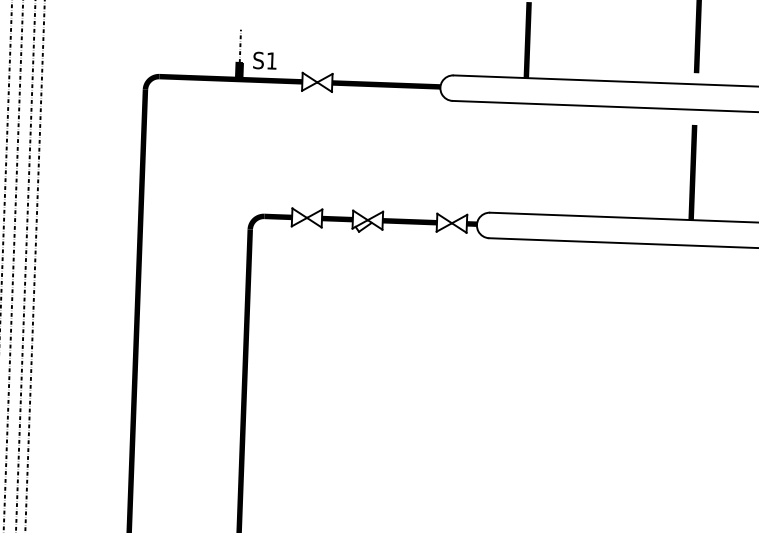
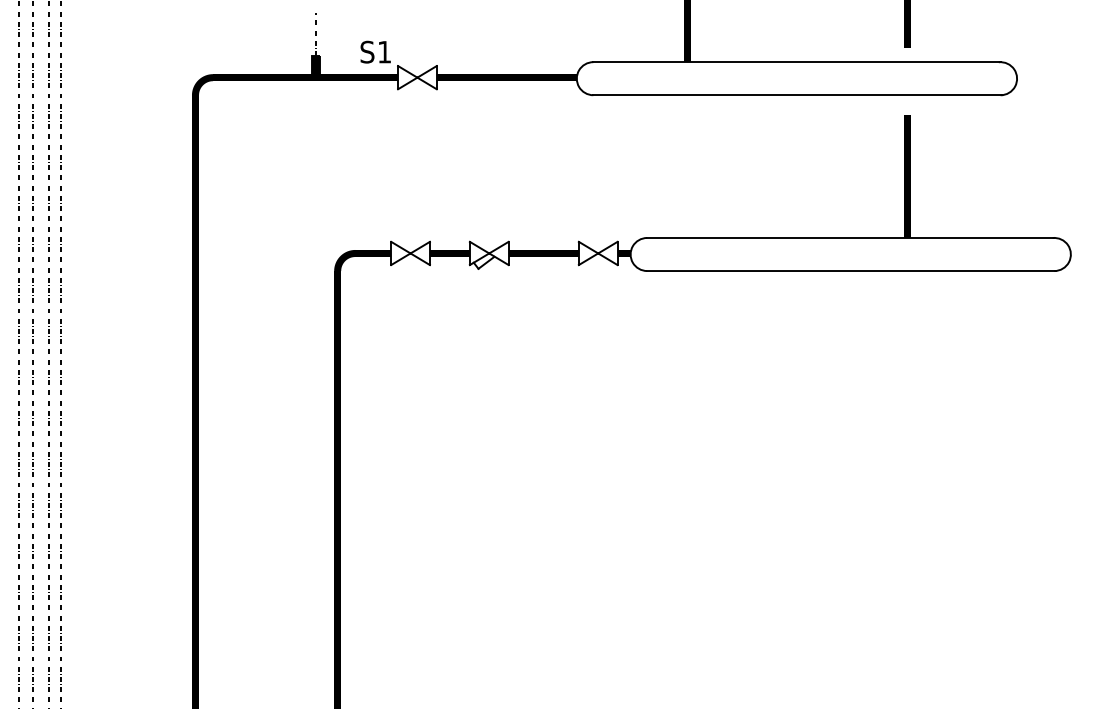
text: (264, 60) -> (375, 51), moved

